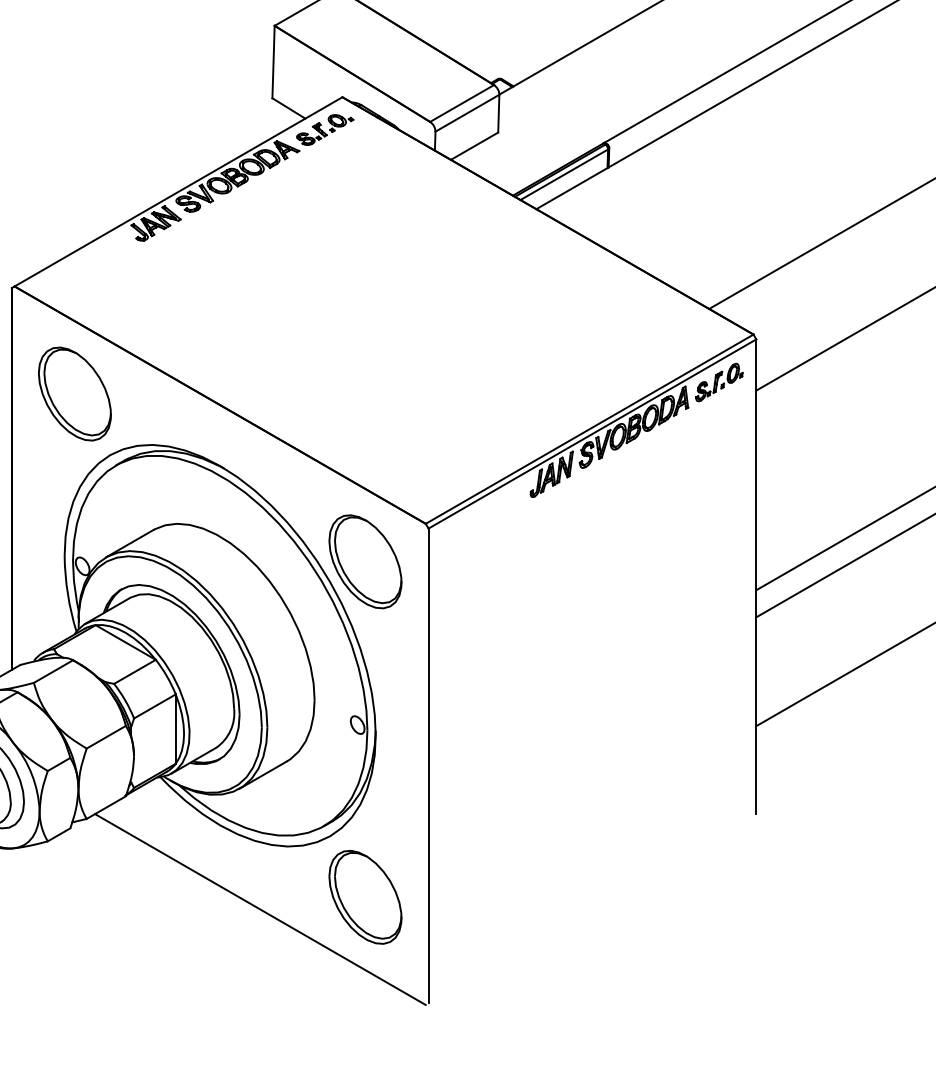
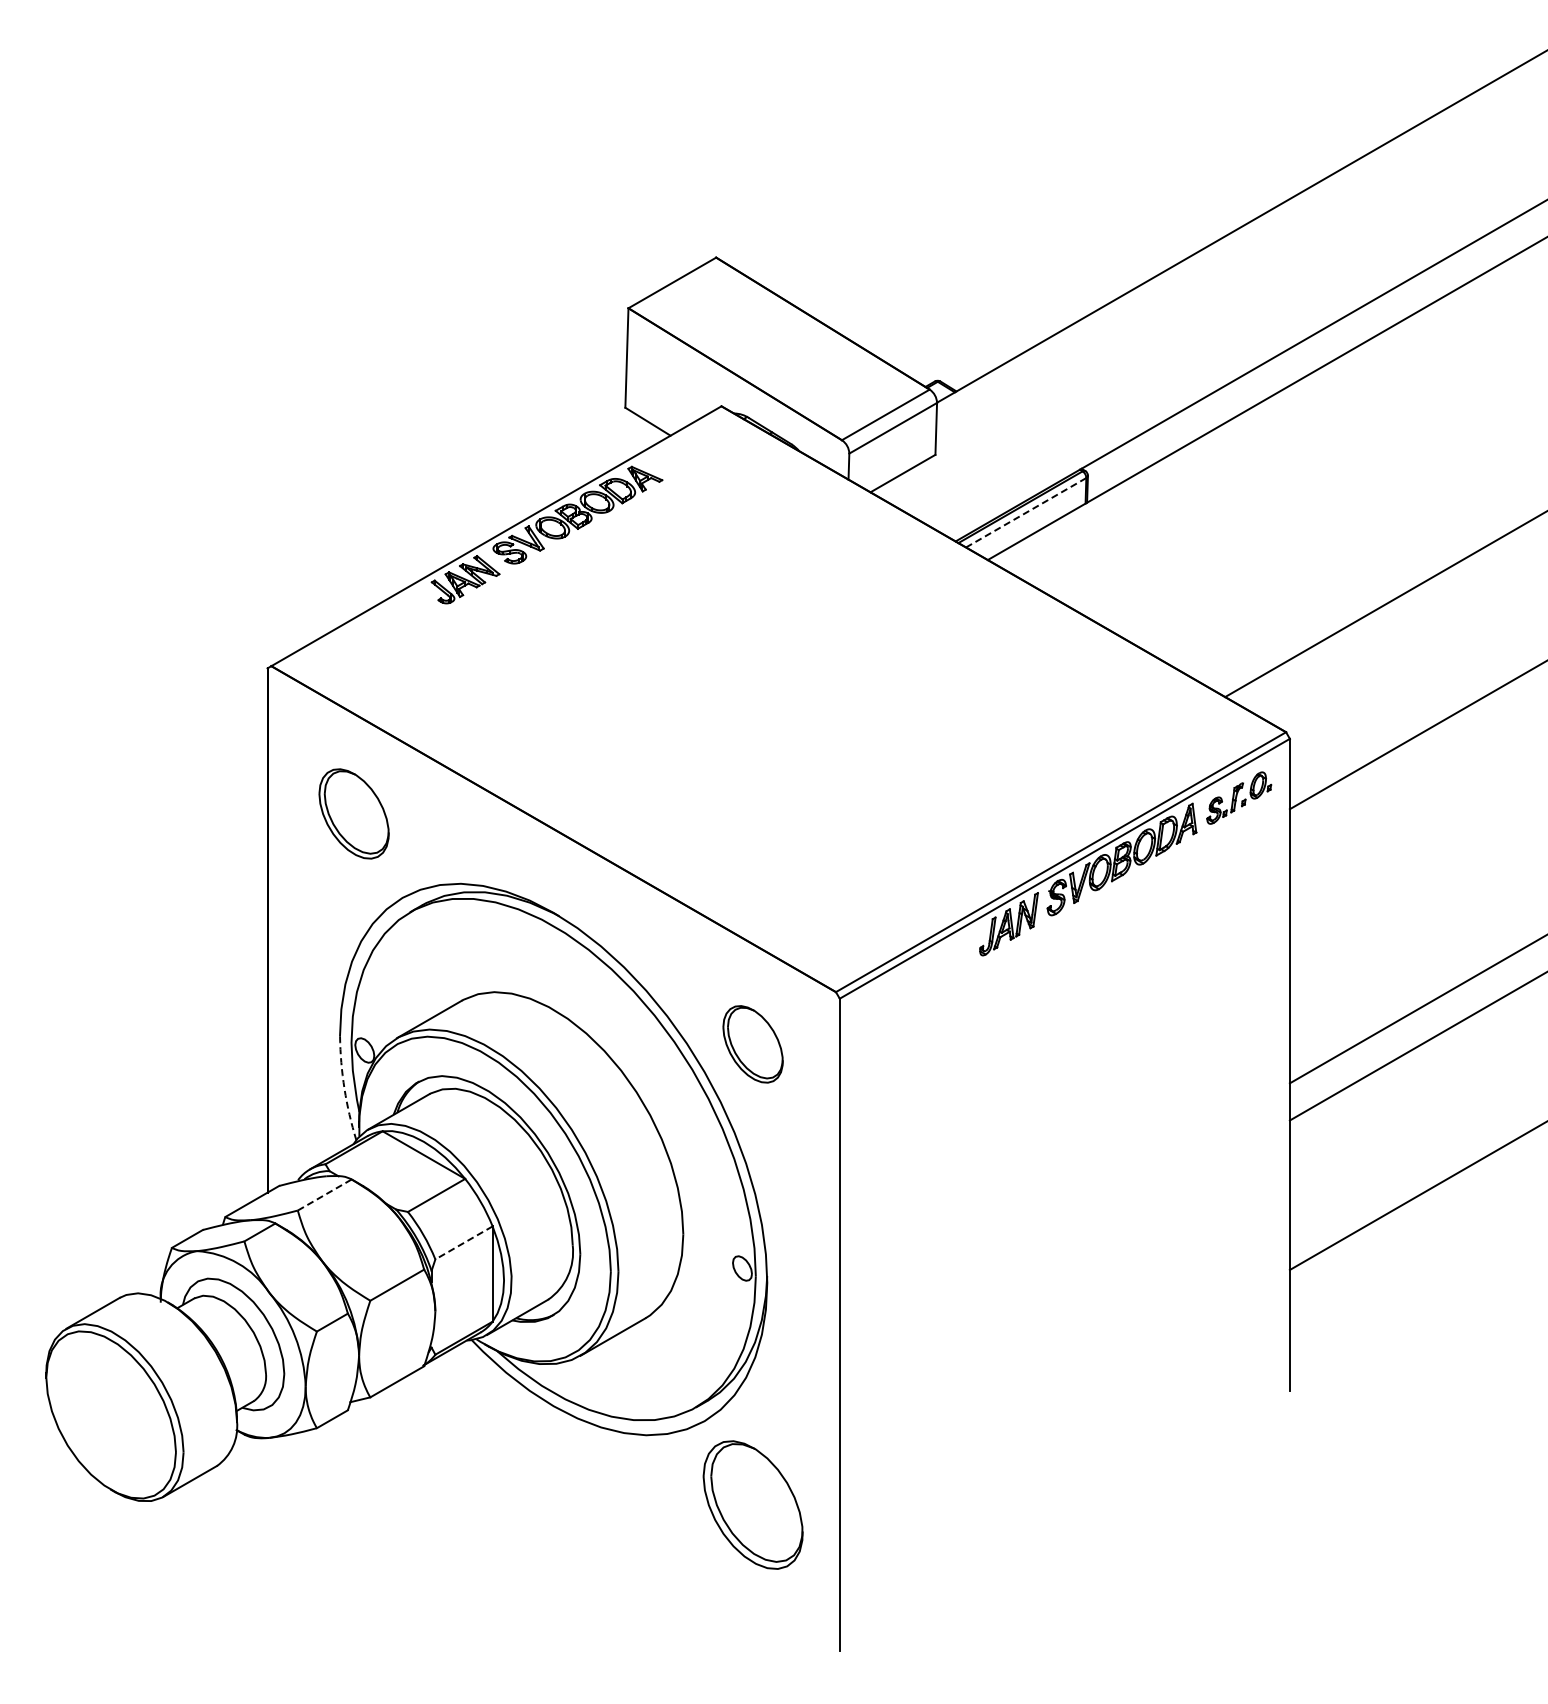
part: (324, 129) -> (697, 450), removed
line: (563, 175) -> (1025, 513), solid -> dashed
part: (74, 393) -> (353, 813), size x0.7
part: (364, 561) -> (752, 1044), size x0.6
arc: (67, 594) -> (344, 1088), solid -> dashed
line: (54, 671) -> (325, 1194), solid -> dashed
line: (154, 706) -> (463, 1243), solid -> dashed
line: (260, 909) -> (608, 1521), removed

